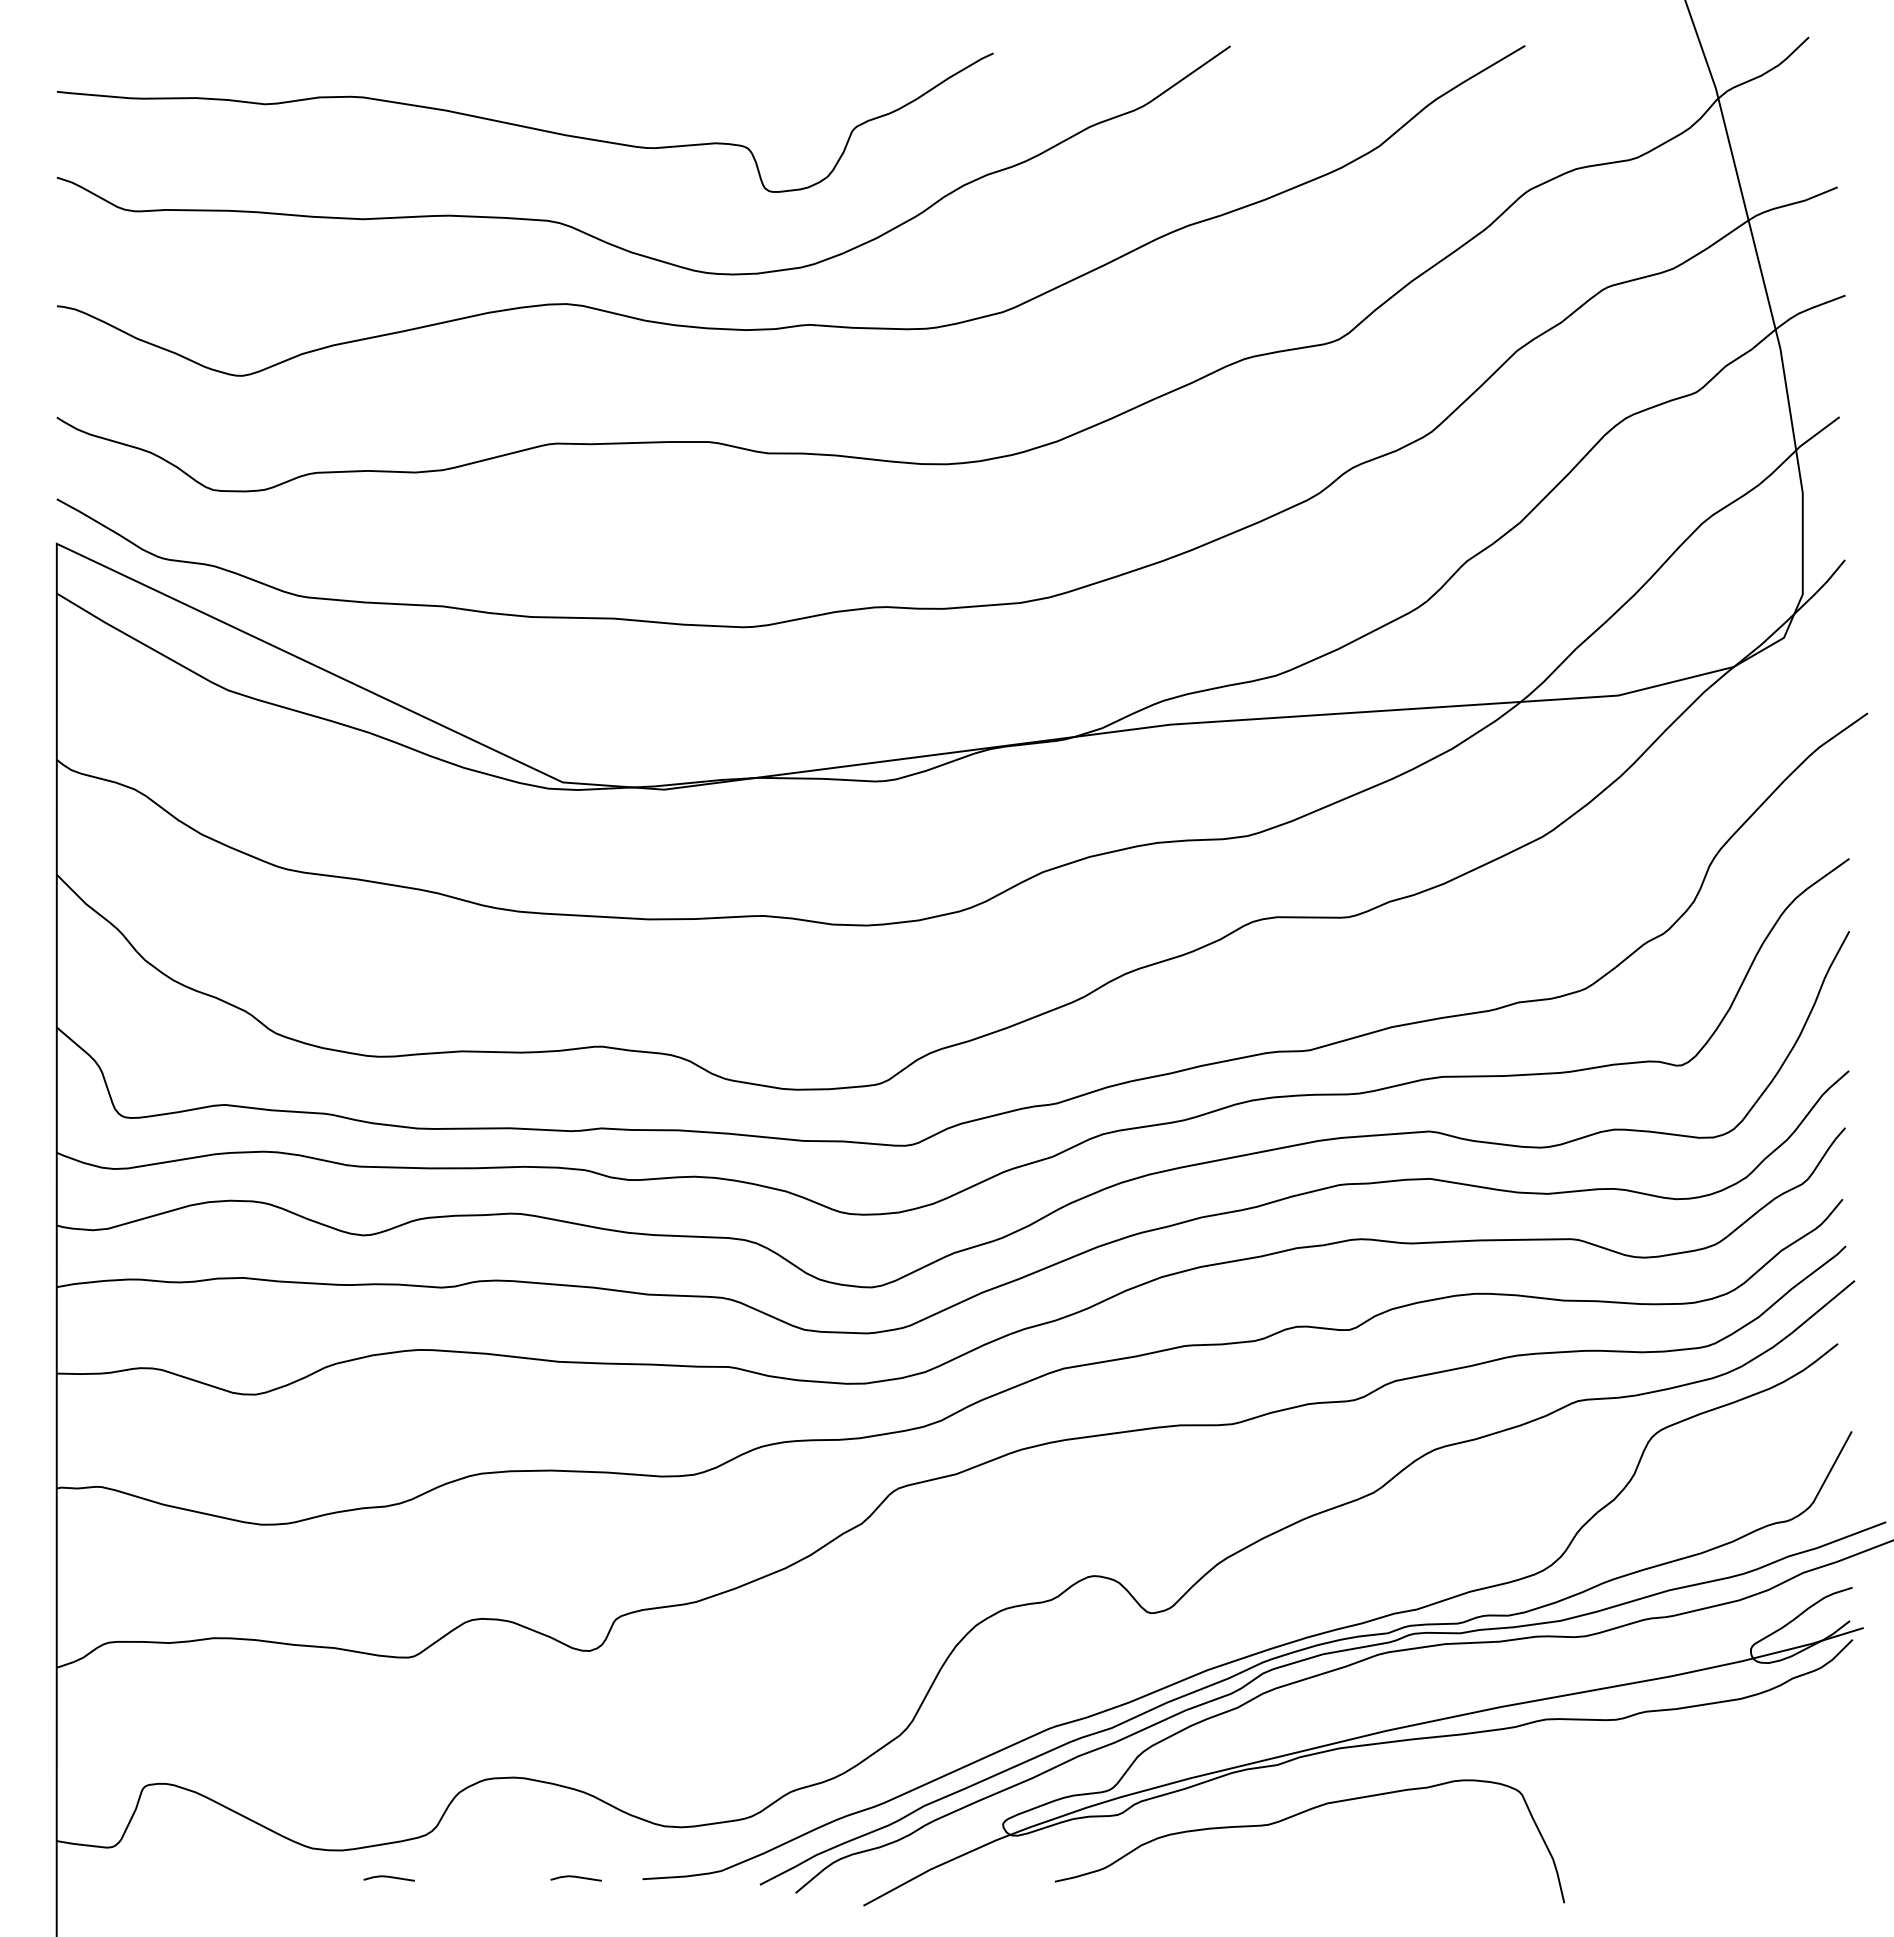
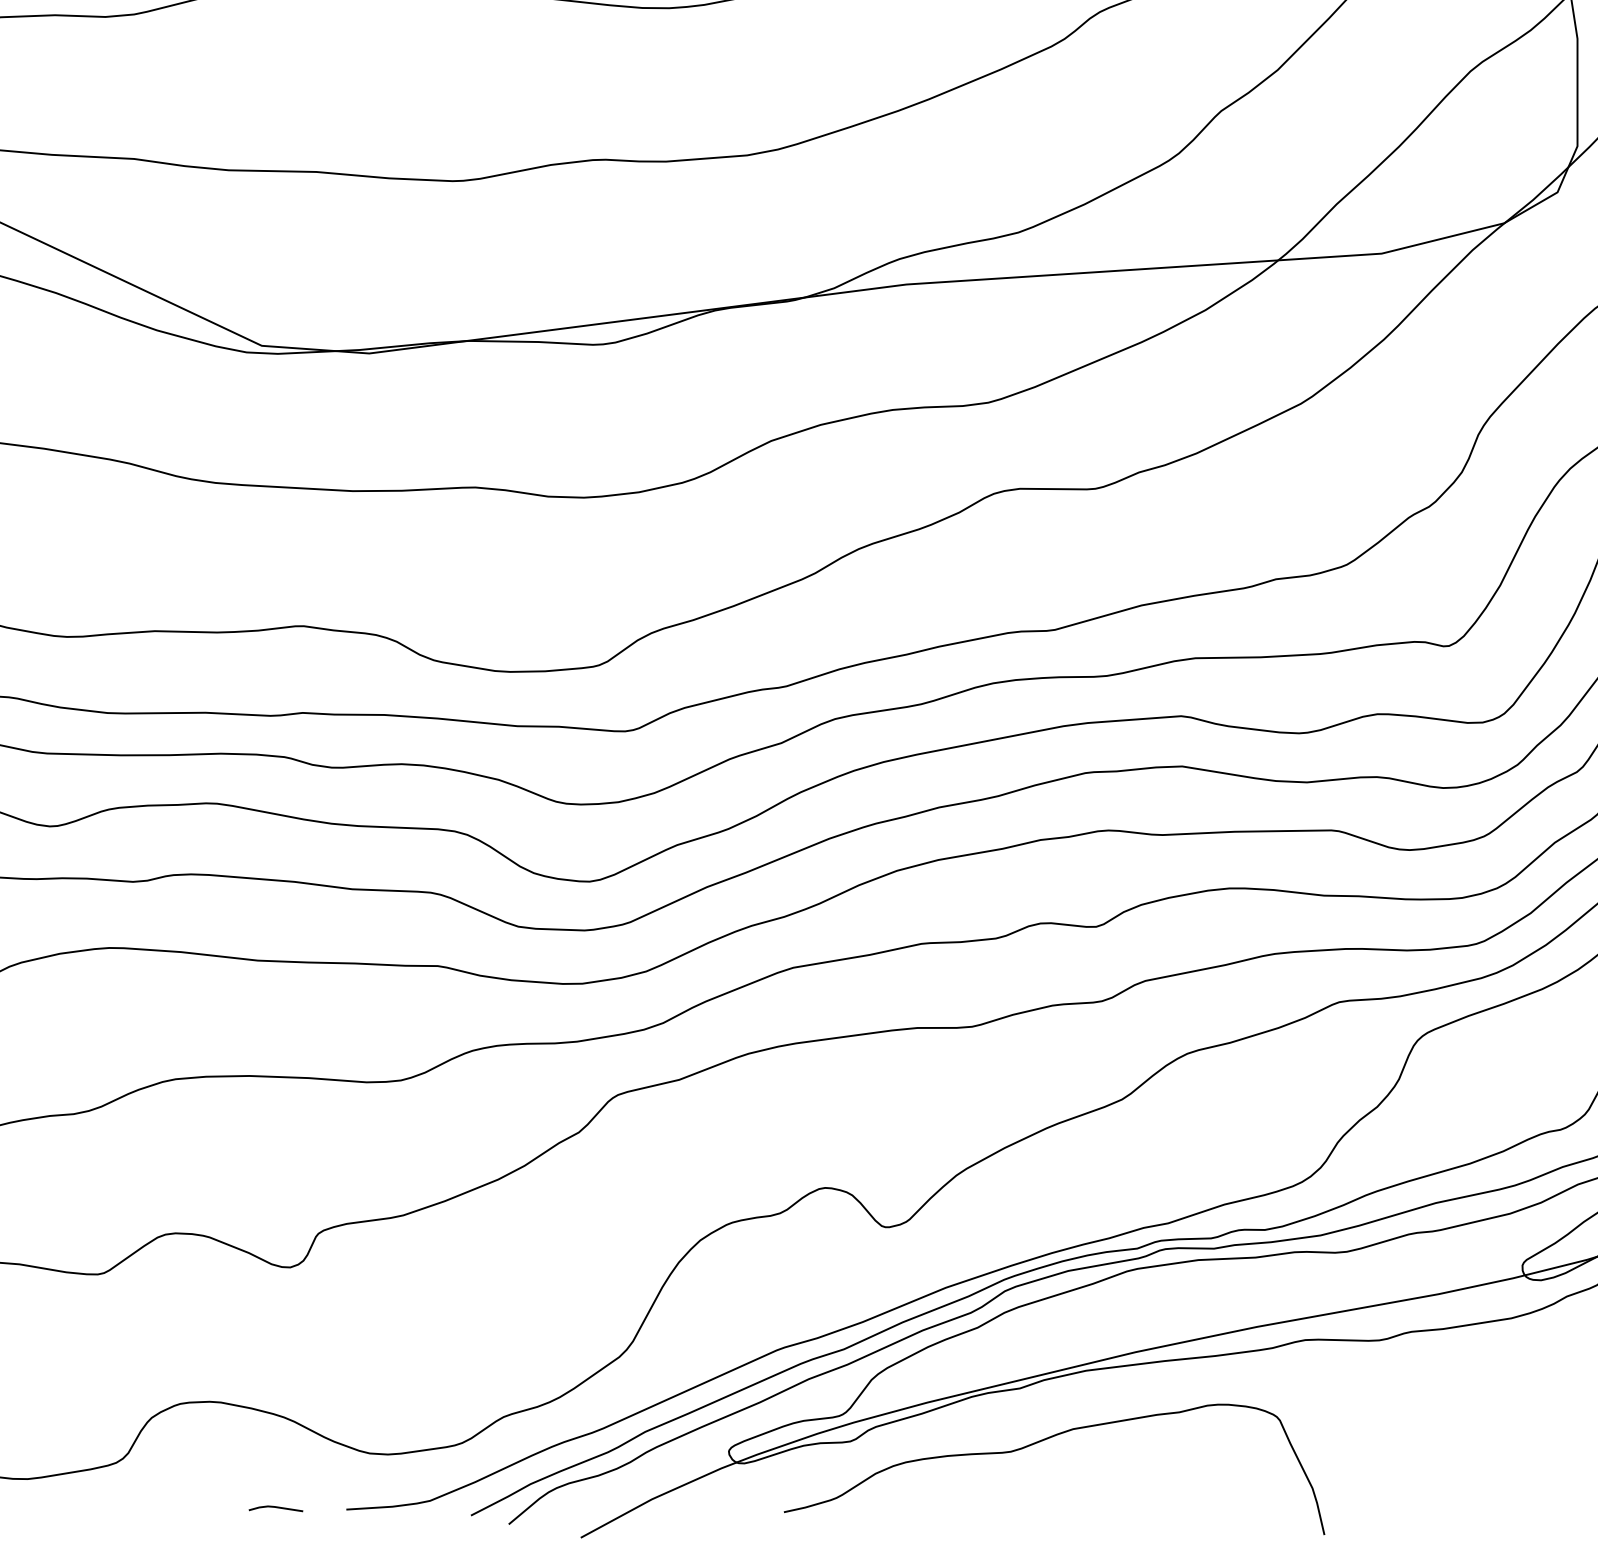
line: (388, 1877) -> (76, 1507), removed

